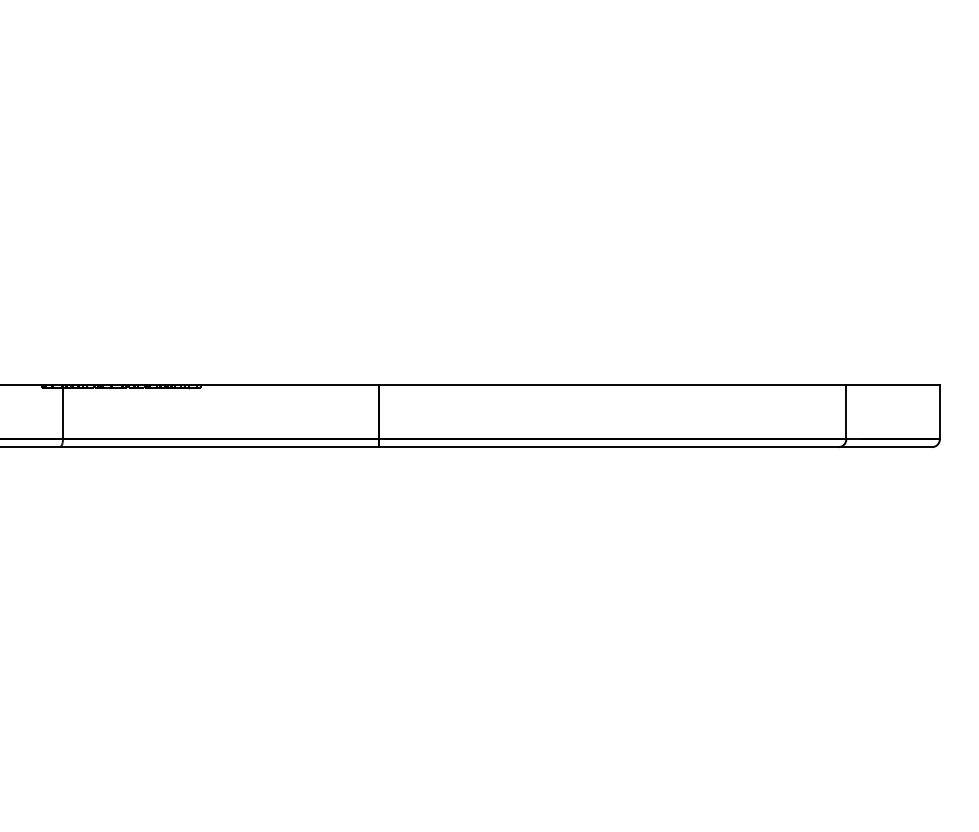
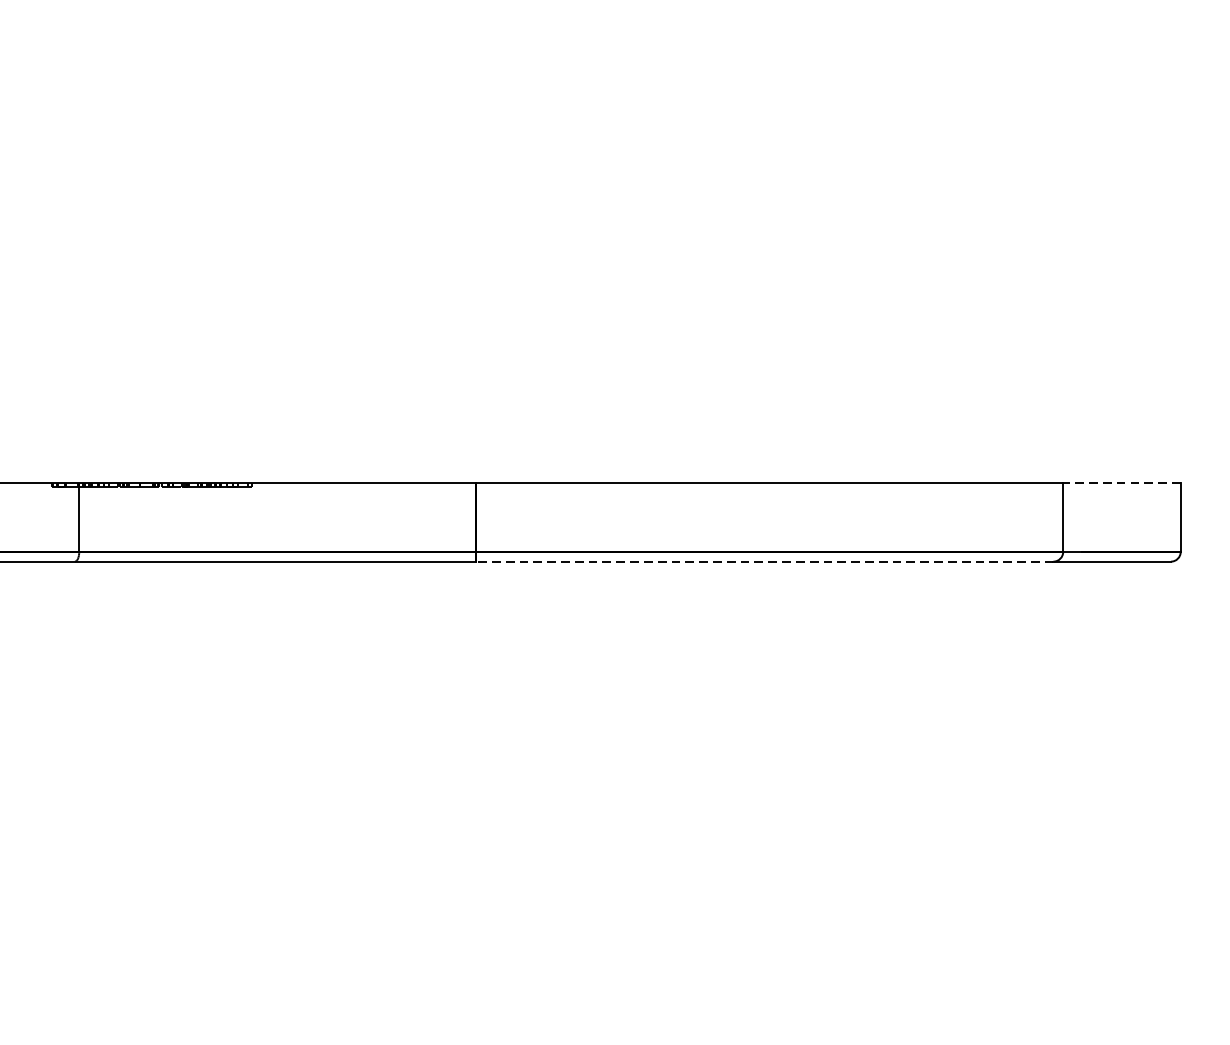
line: (893, 384) -> (1122, 482), solid -> dashed
line: (608, 447) -> (764, 562), solid -> dashed

